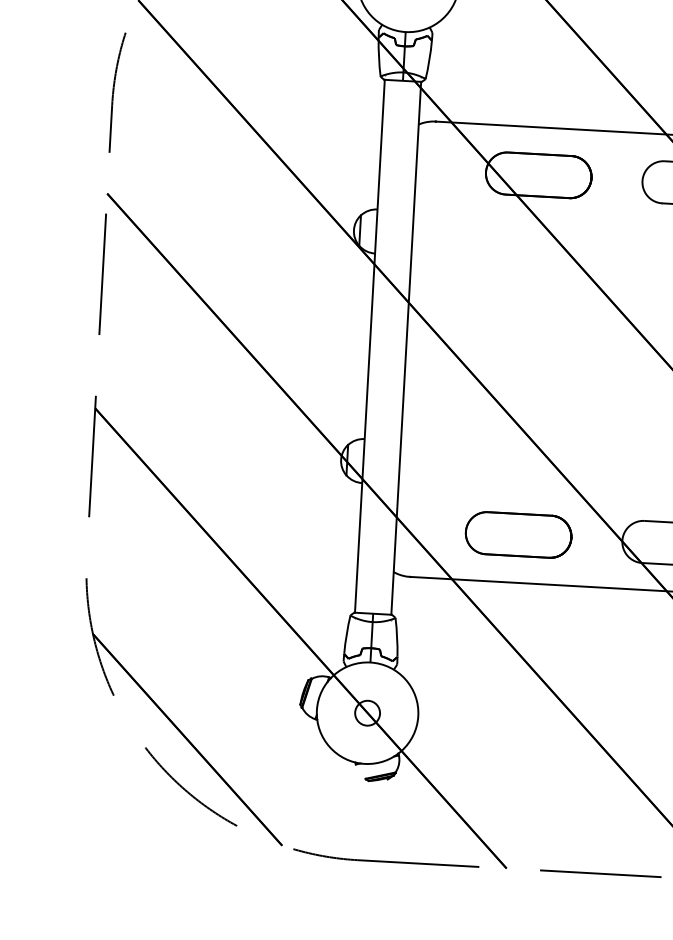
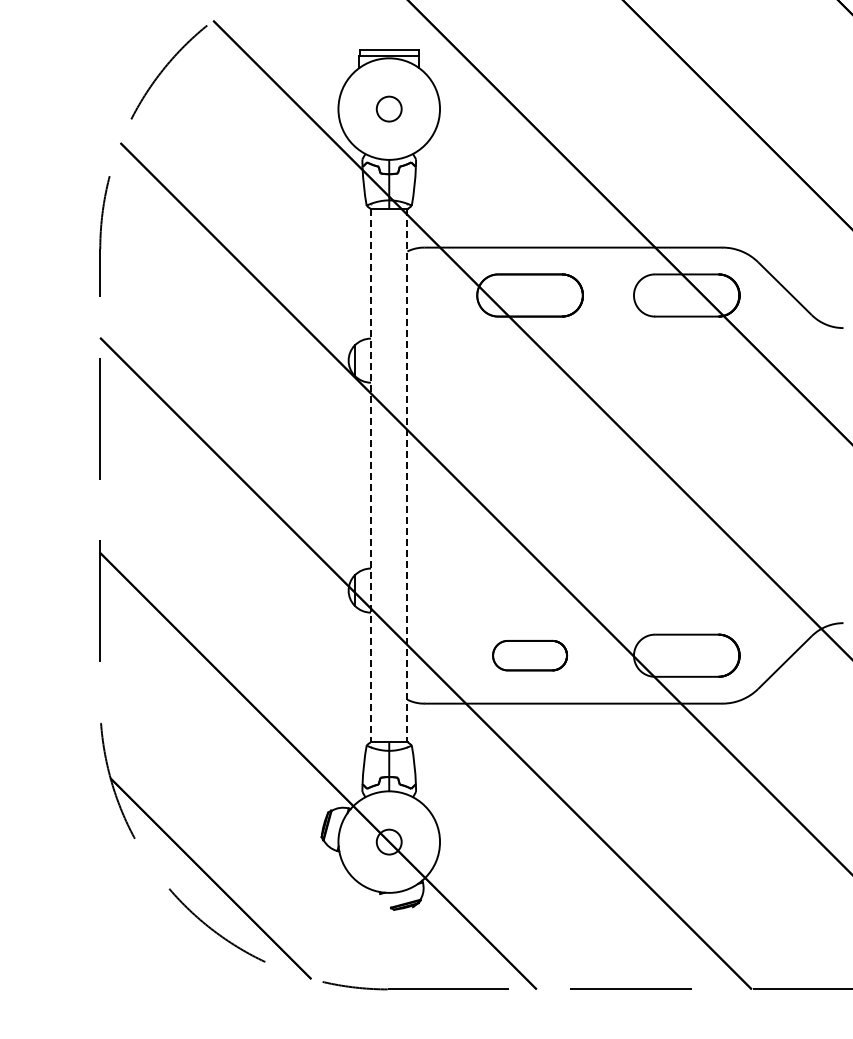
line: (370, 346) -> (371, 475), solid -> dashed
line: (406, 348) -> (407, 475), solid -> dashed
part: (518, 534) -> (529, 655), size x0.7

